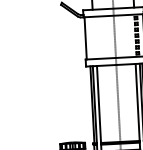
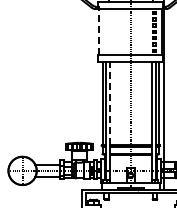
line: (85, 38) -> (99, 31), solid -> dashed
line: (99, 104) -> (110, 103), solid -> dashed

